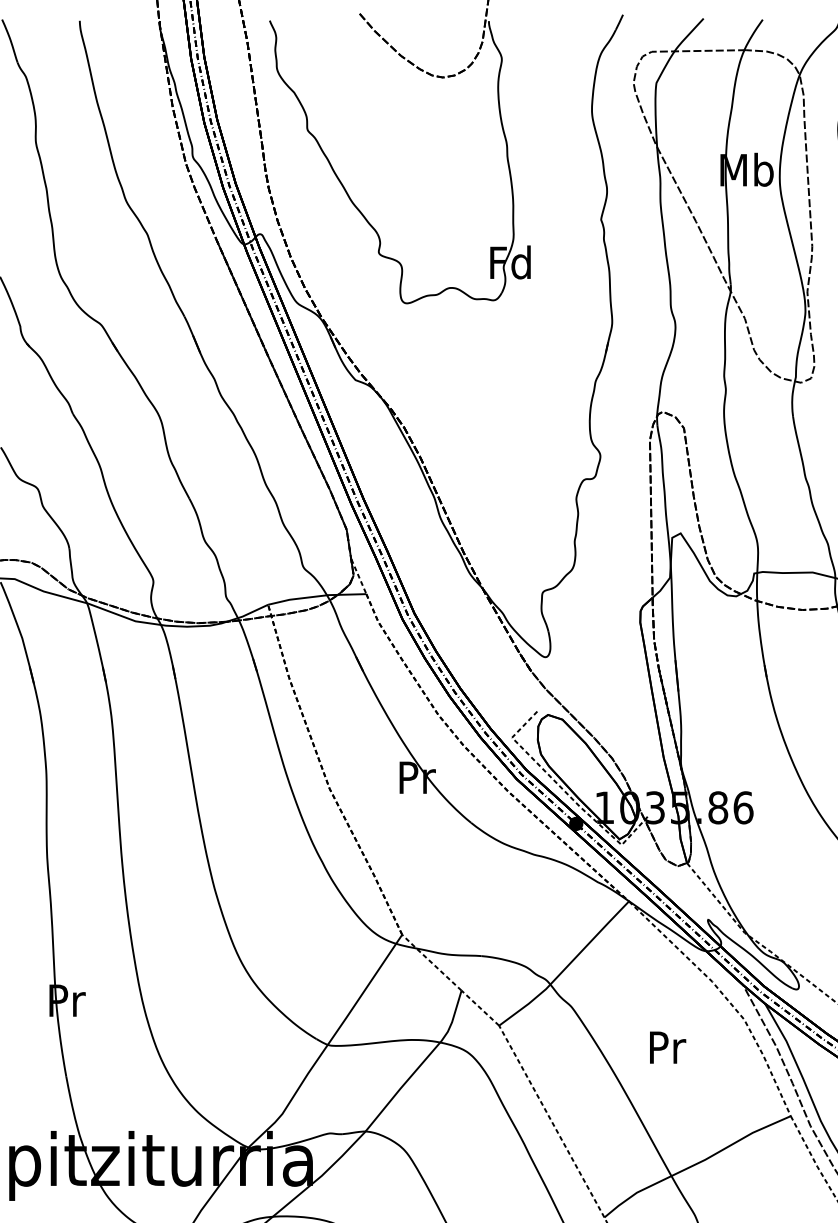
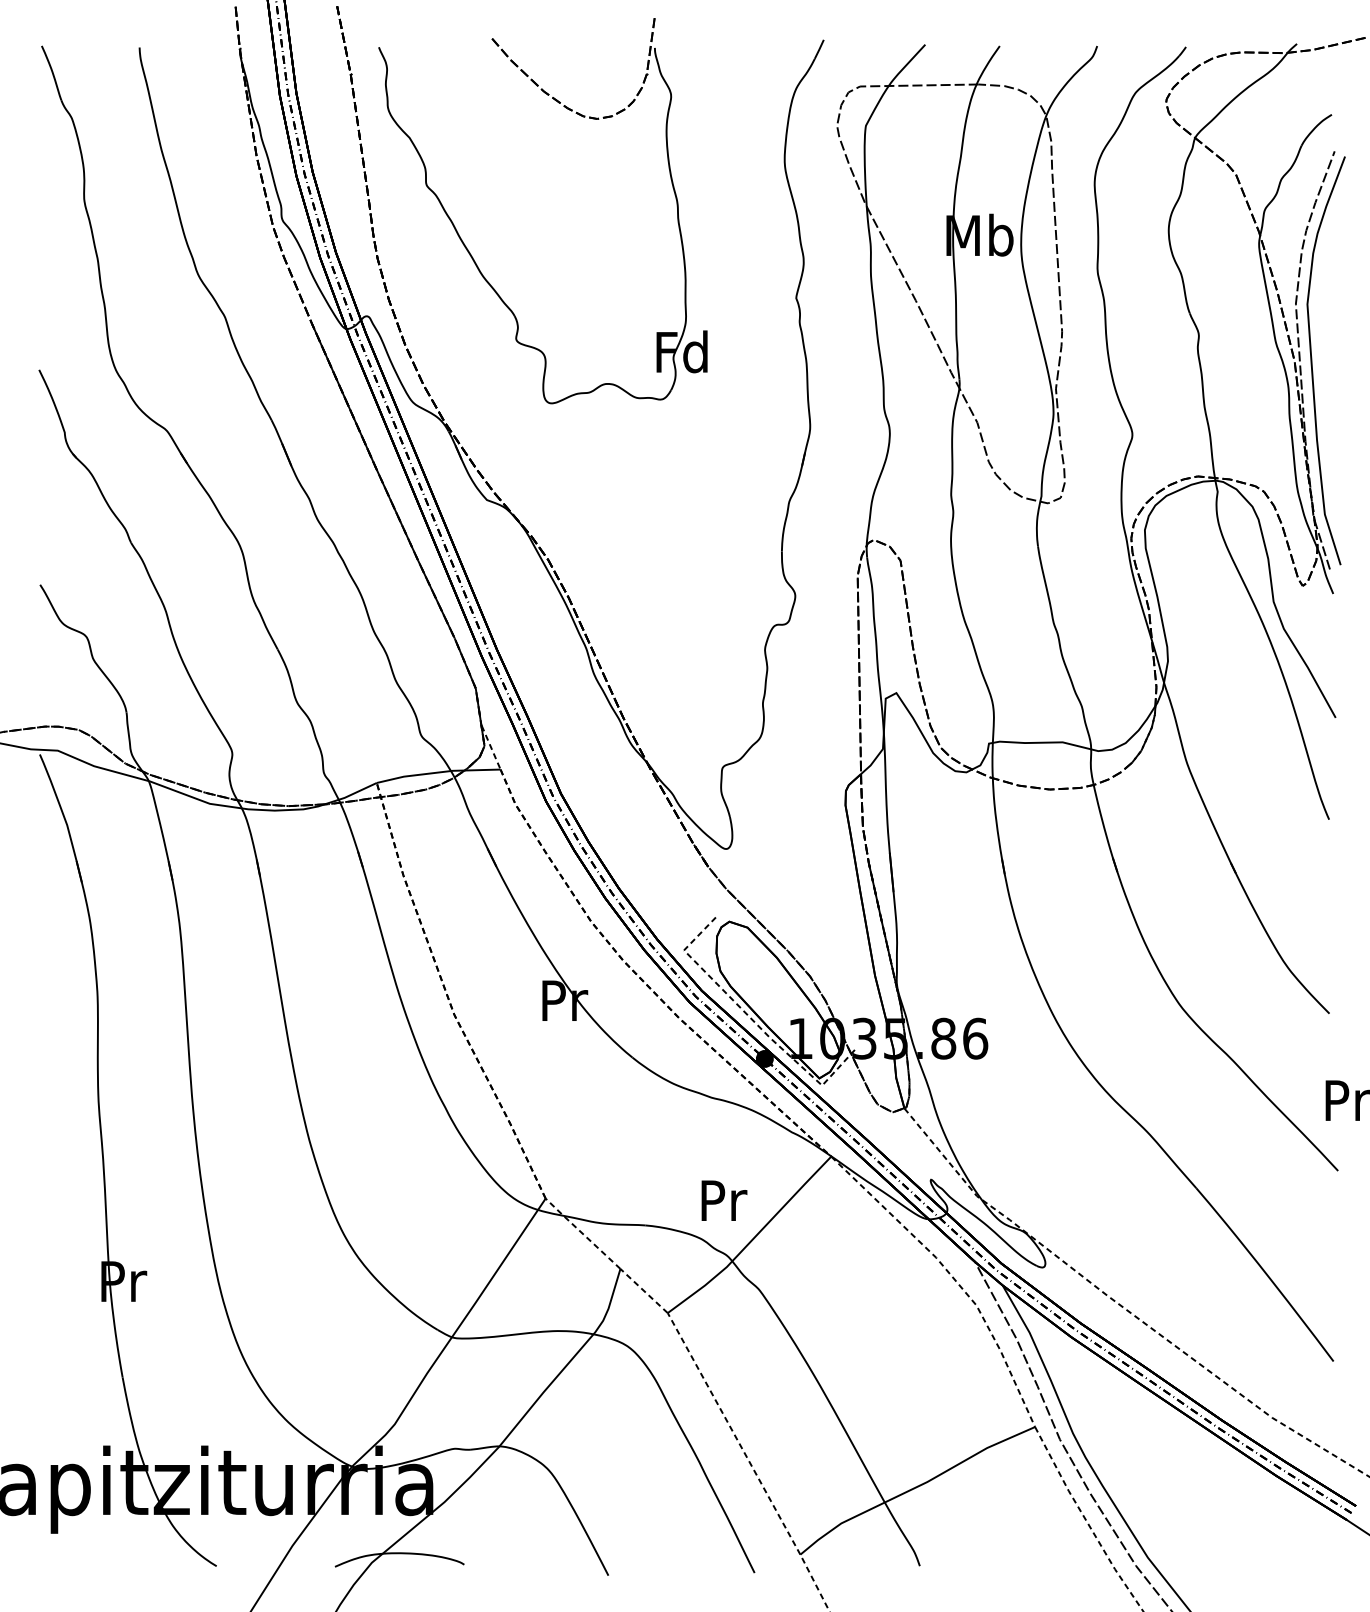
text: (668, 1047) -> (724, 1200), moved

